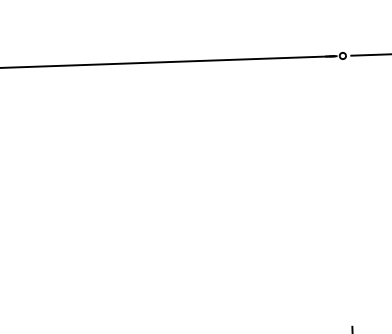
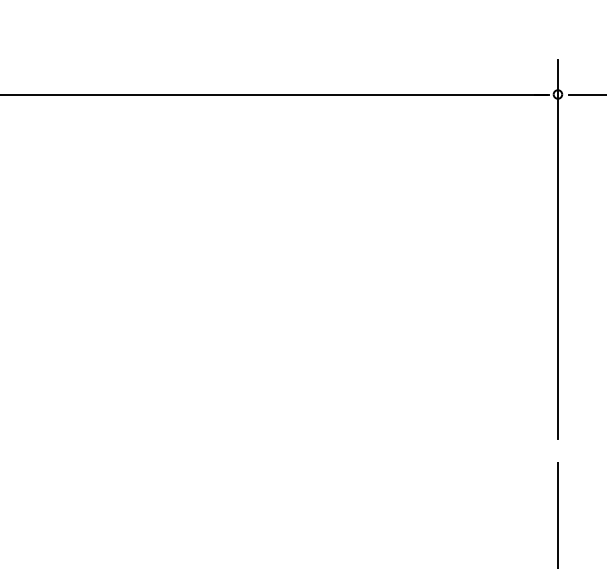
line: (346, 169) -> (557, 249), added

